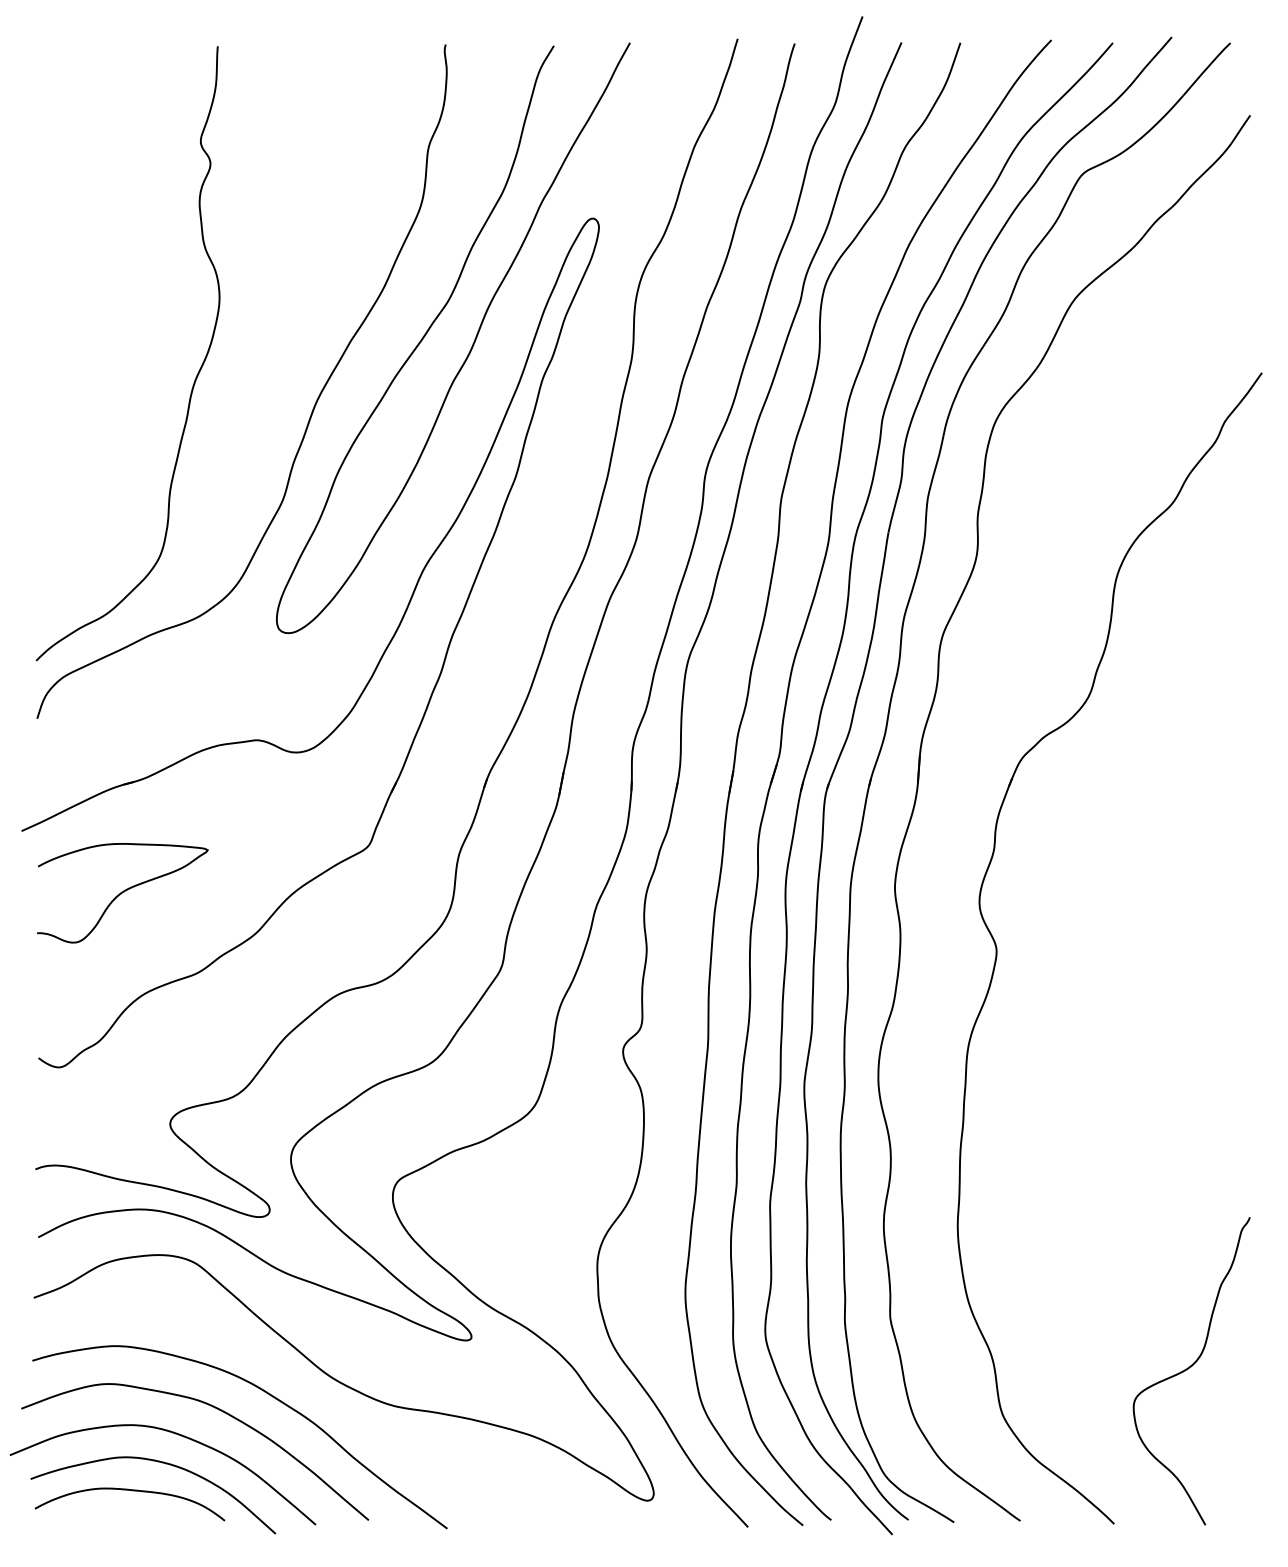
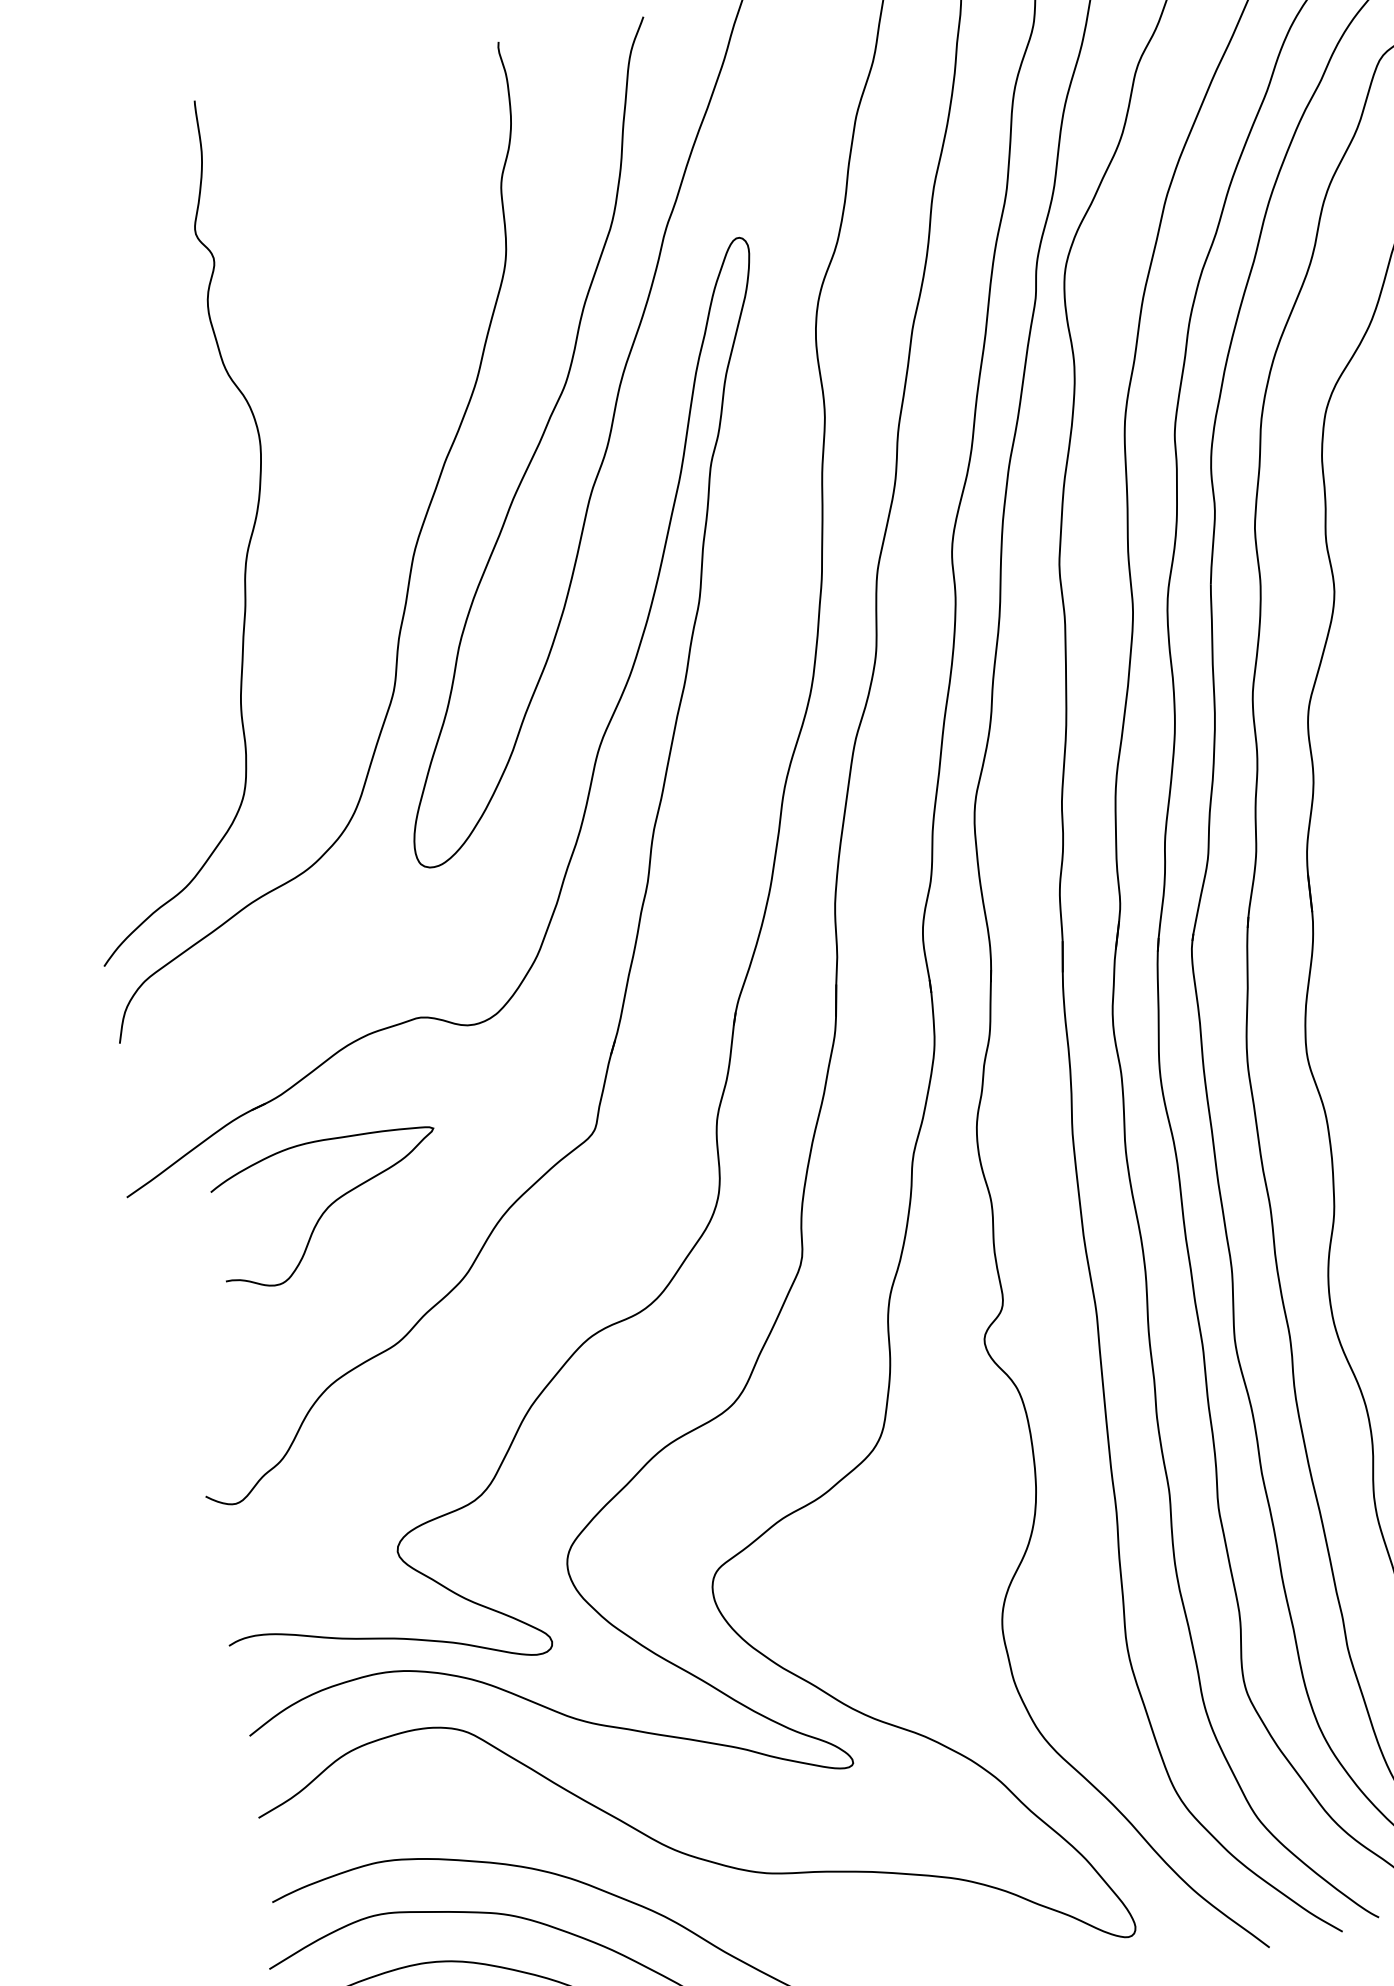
curve: (122, 893) -> (330, 1207), moved

